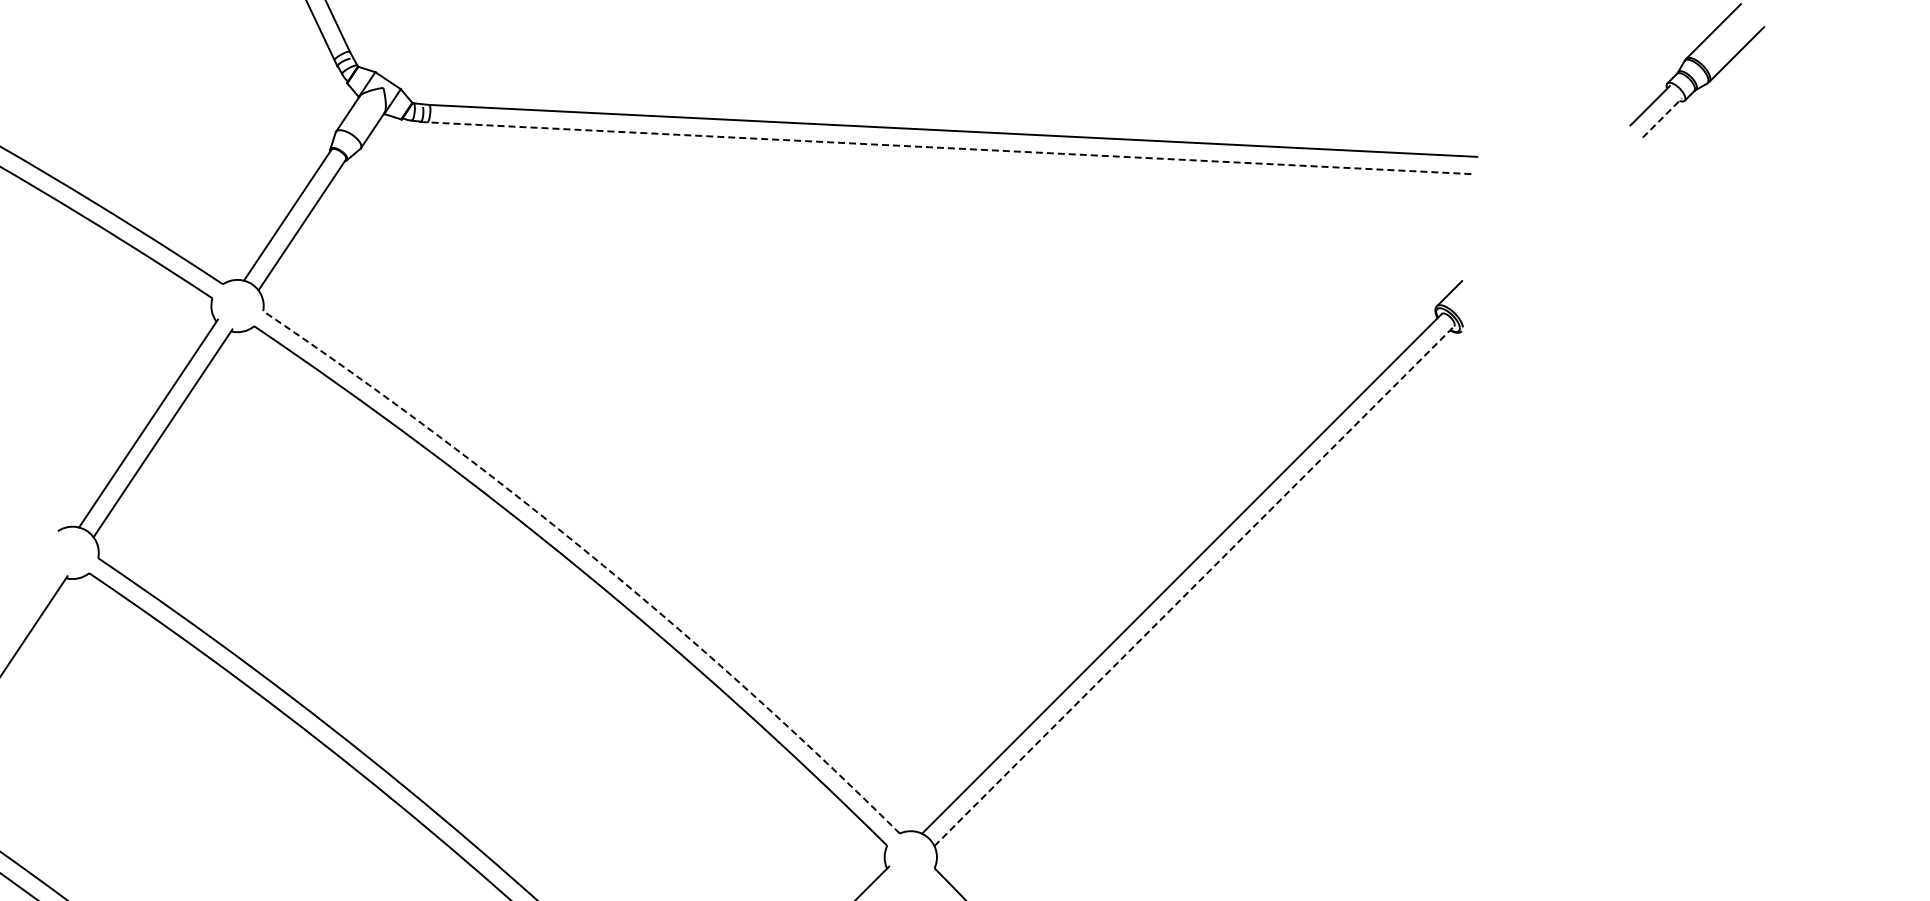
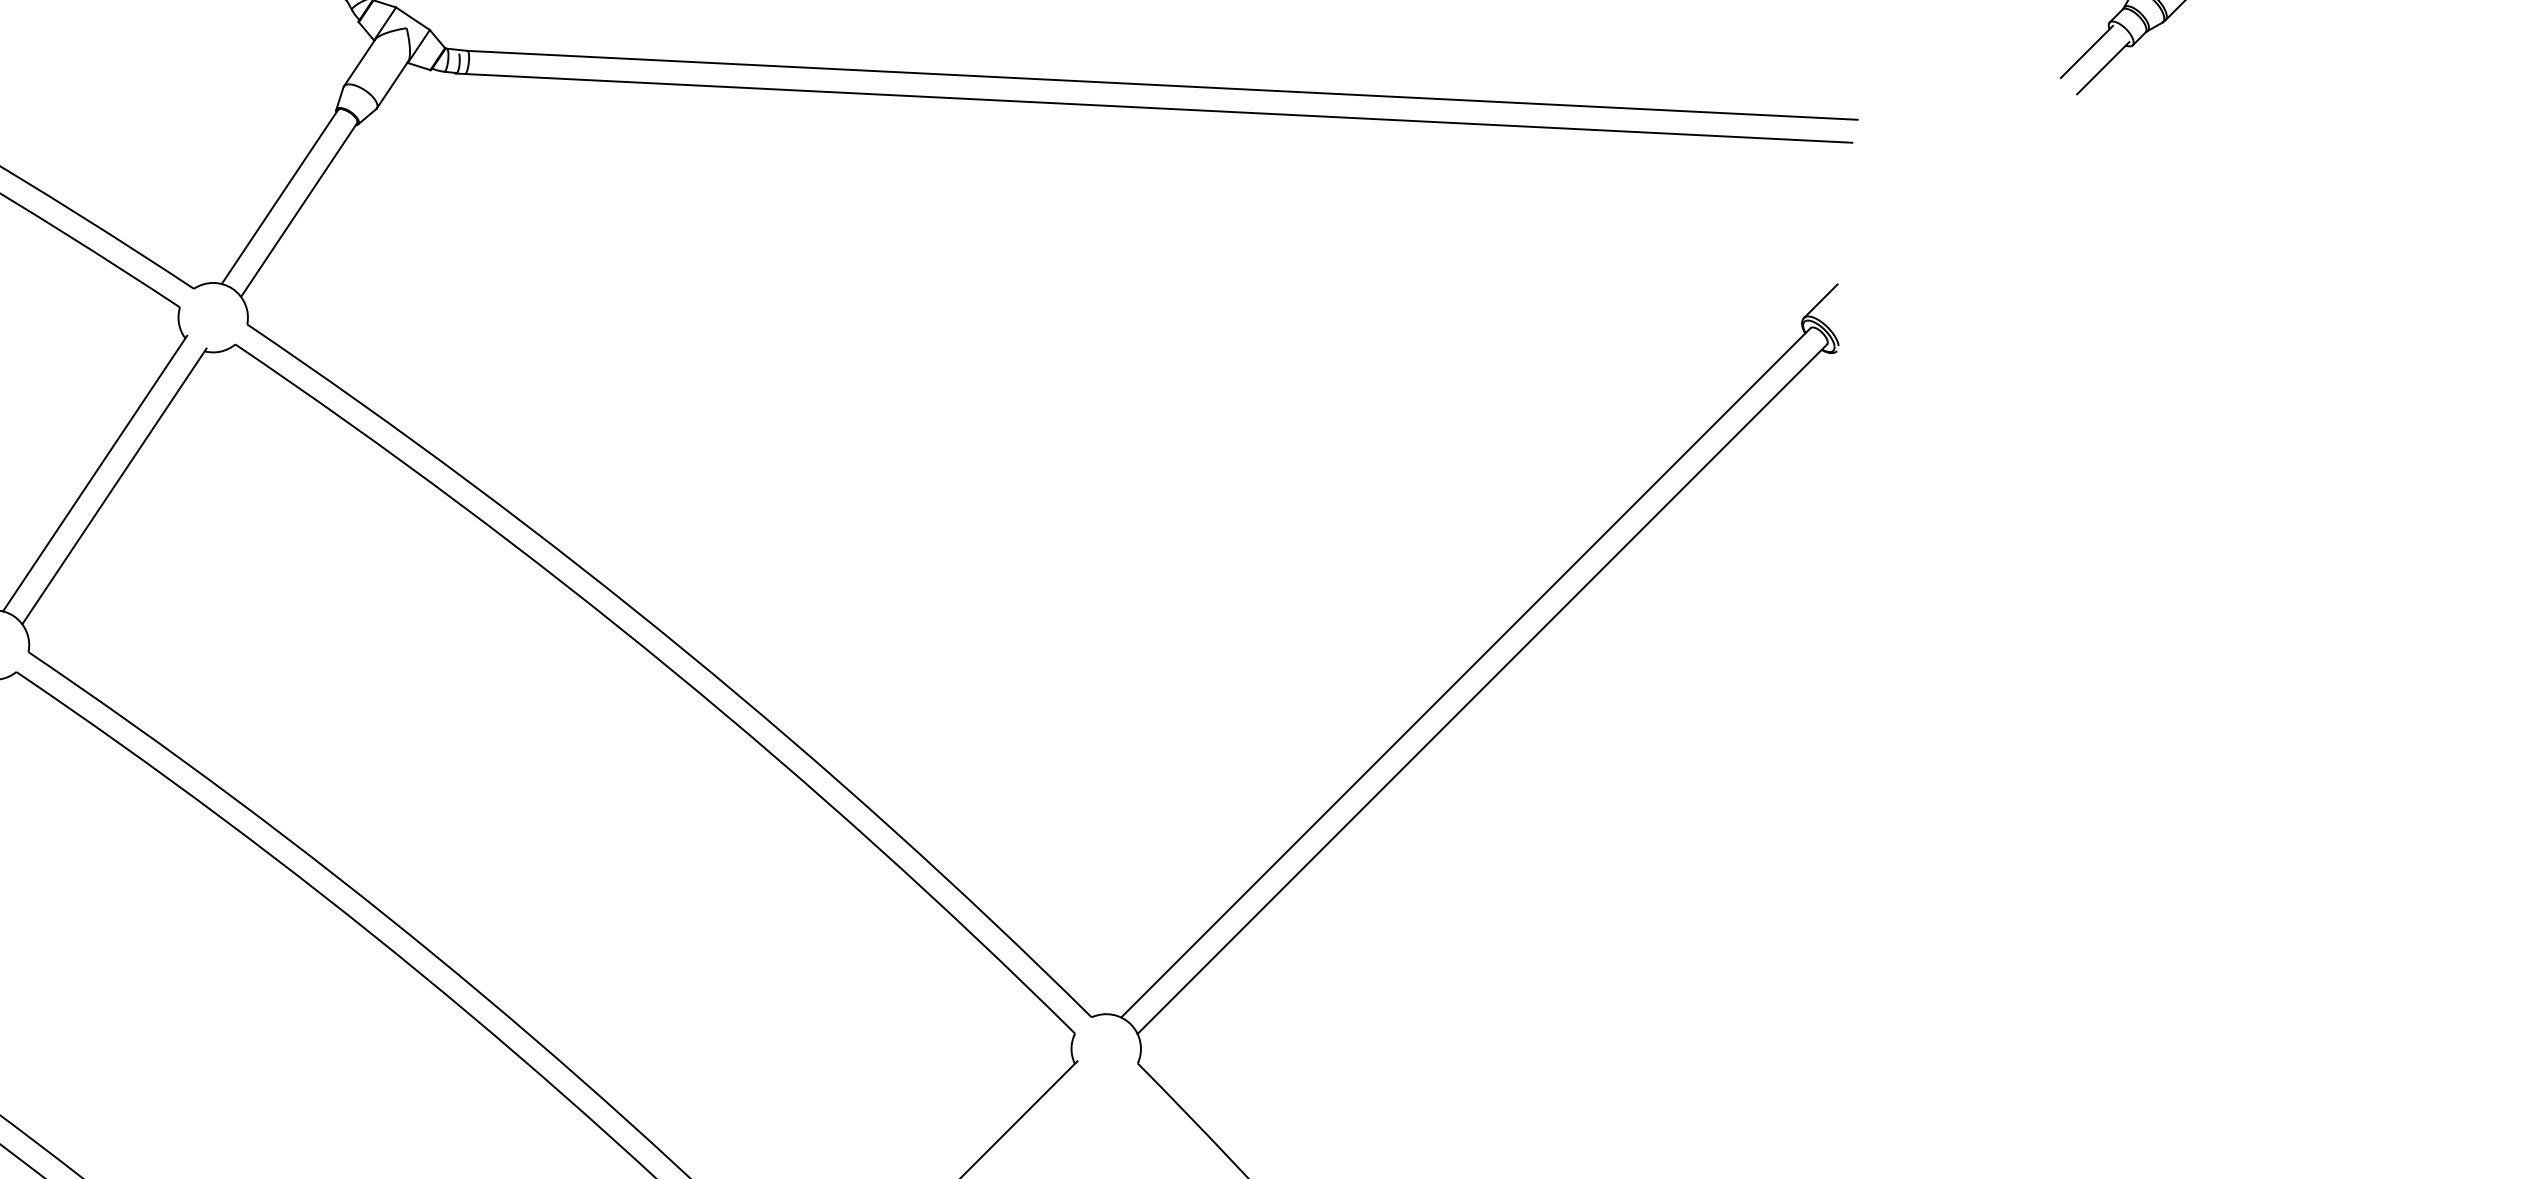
line: (1662, 117) -> (2103, 67), dashed -> solid
line: (946, 148) -> (1153, 108), dashed -> solid
arc: (593, 557) -> (685, 651), dashed -> solid
line: (1194, 586) -> (1482, 689), dashed -> solid

